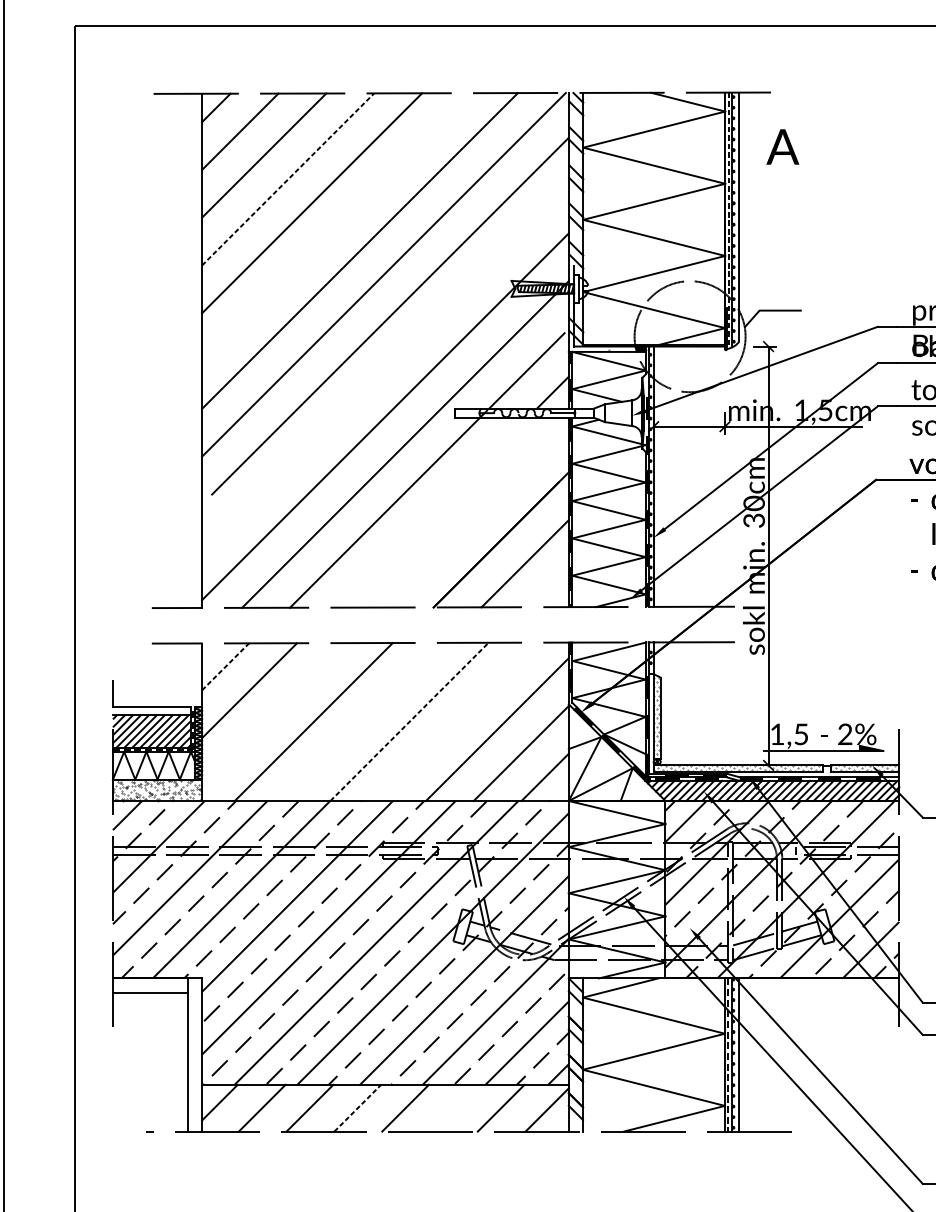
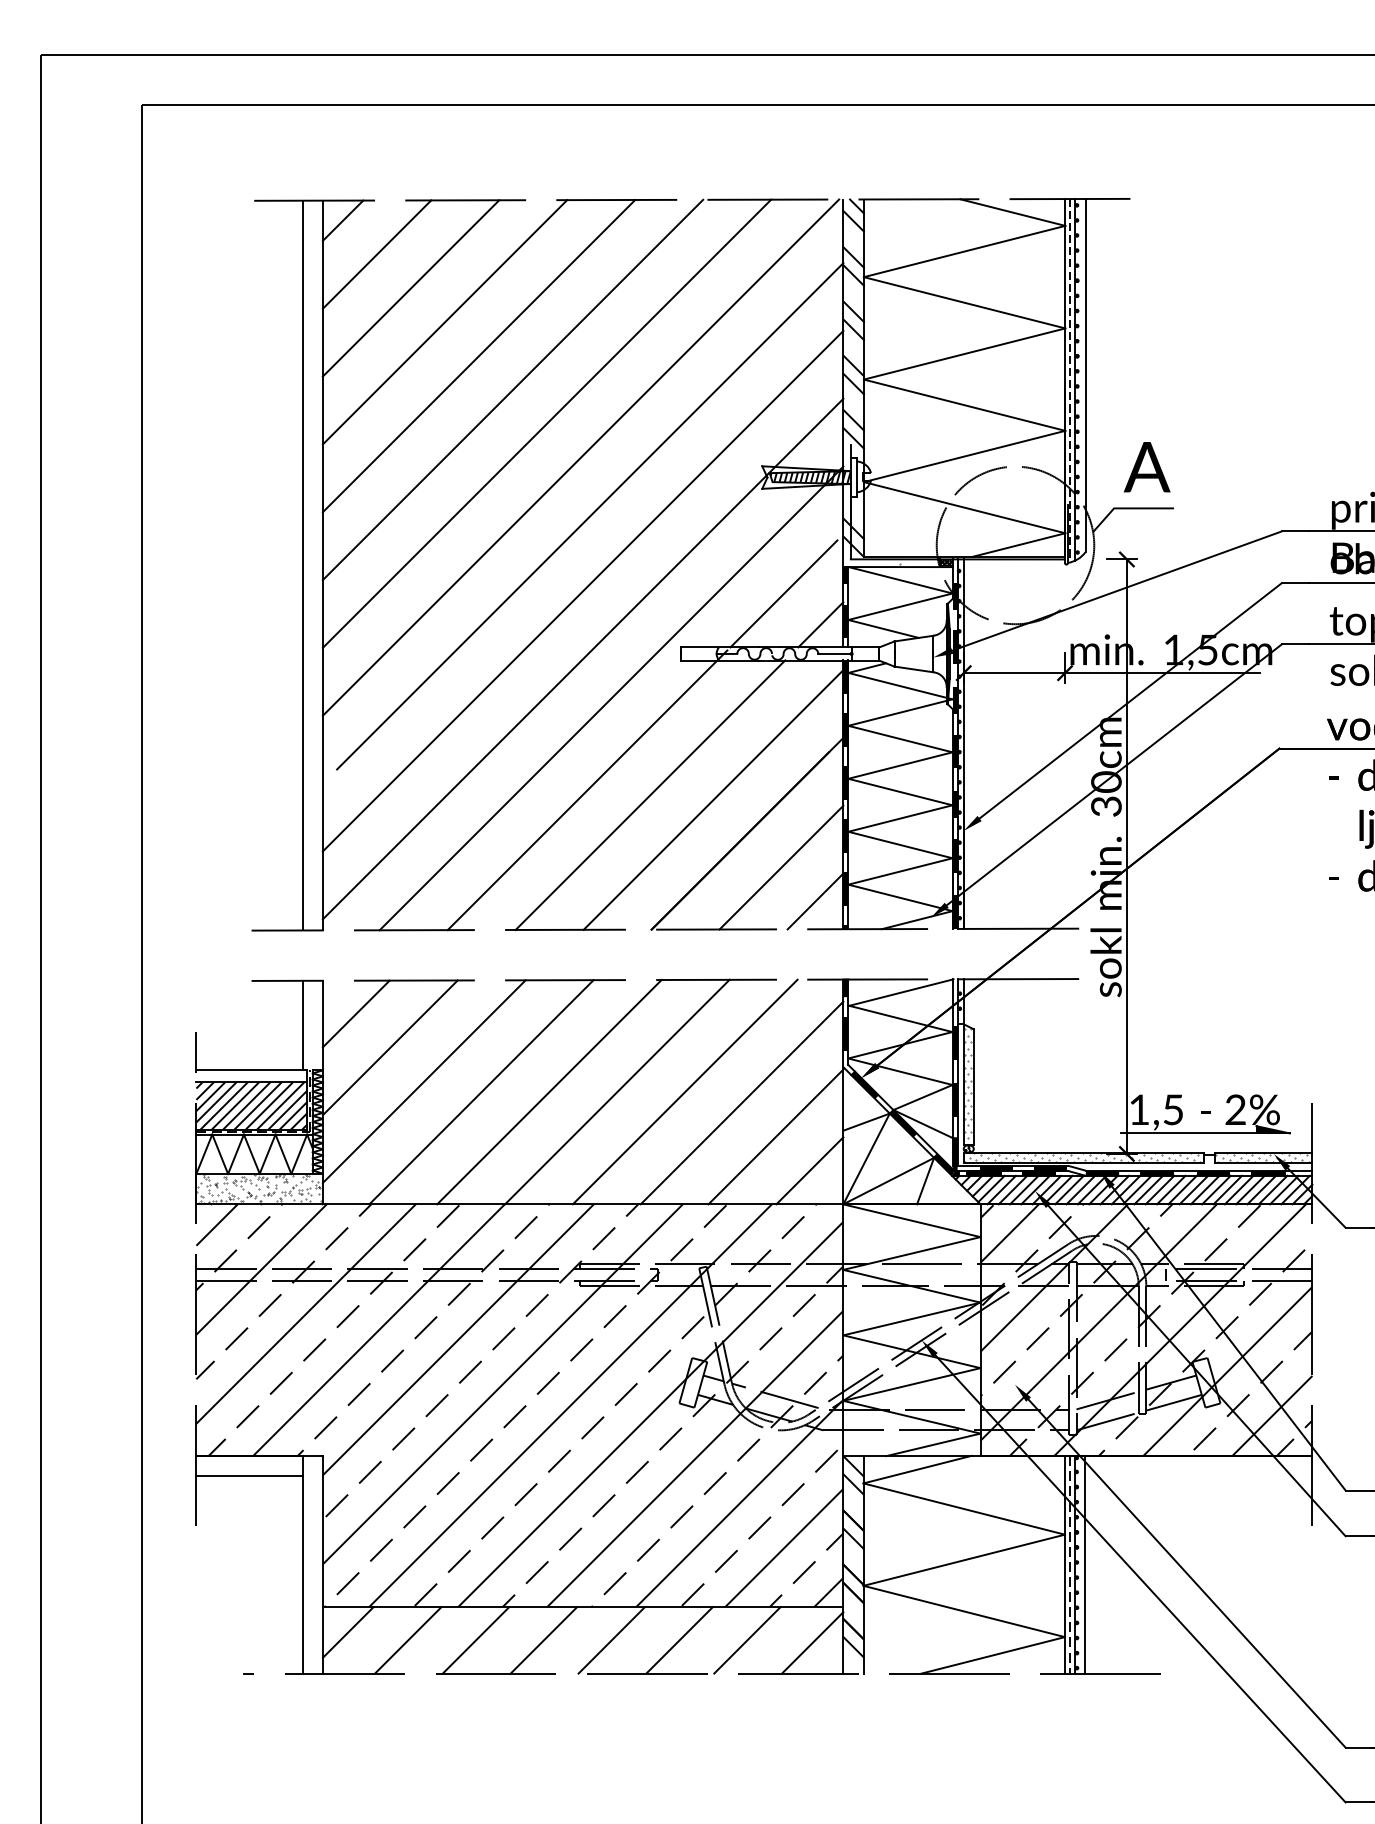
text: (782, 147) -> (1146, 467), moved
line: (288, 179) -> (445, 322), dashed -> solid
line: (335, 226) -> (512, 389), added
line: (187, 350) -> (302, 565), added
line: (385, 368) -> (582, 590), added
fill: (647, 371) -> (954, 595), added
line: (432, 512) -> (650, 794), added
line: (477, 515) -> (713, 799), added
line: (549, 587) -> (815, 901), added
line: (225, 666) -> (356, 1013), dashed -> solid
line: (187, 674) -> (302, 1025), added
line: (272, 714) -> (423, 1081), added
line: (456, 721) -> (684, 1091), added
line: (361, 722) -> (549, 1092), added
line: (409, 722) -> (617, 1092), dashed -> solid
line: (357, 1108) -> (543, 1640), dashed -> solid
line: (453, 1108) -> (679, 1640), added

